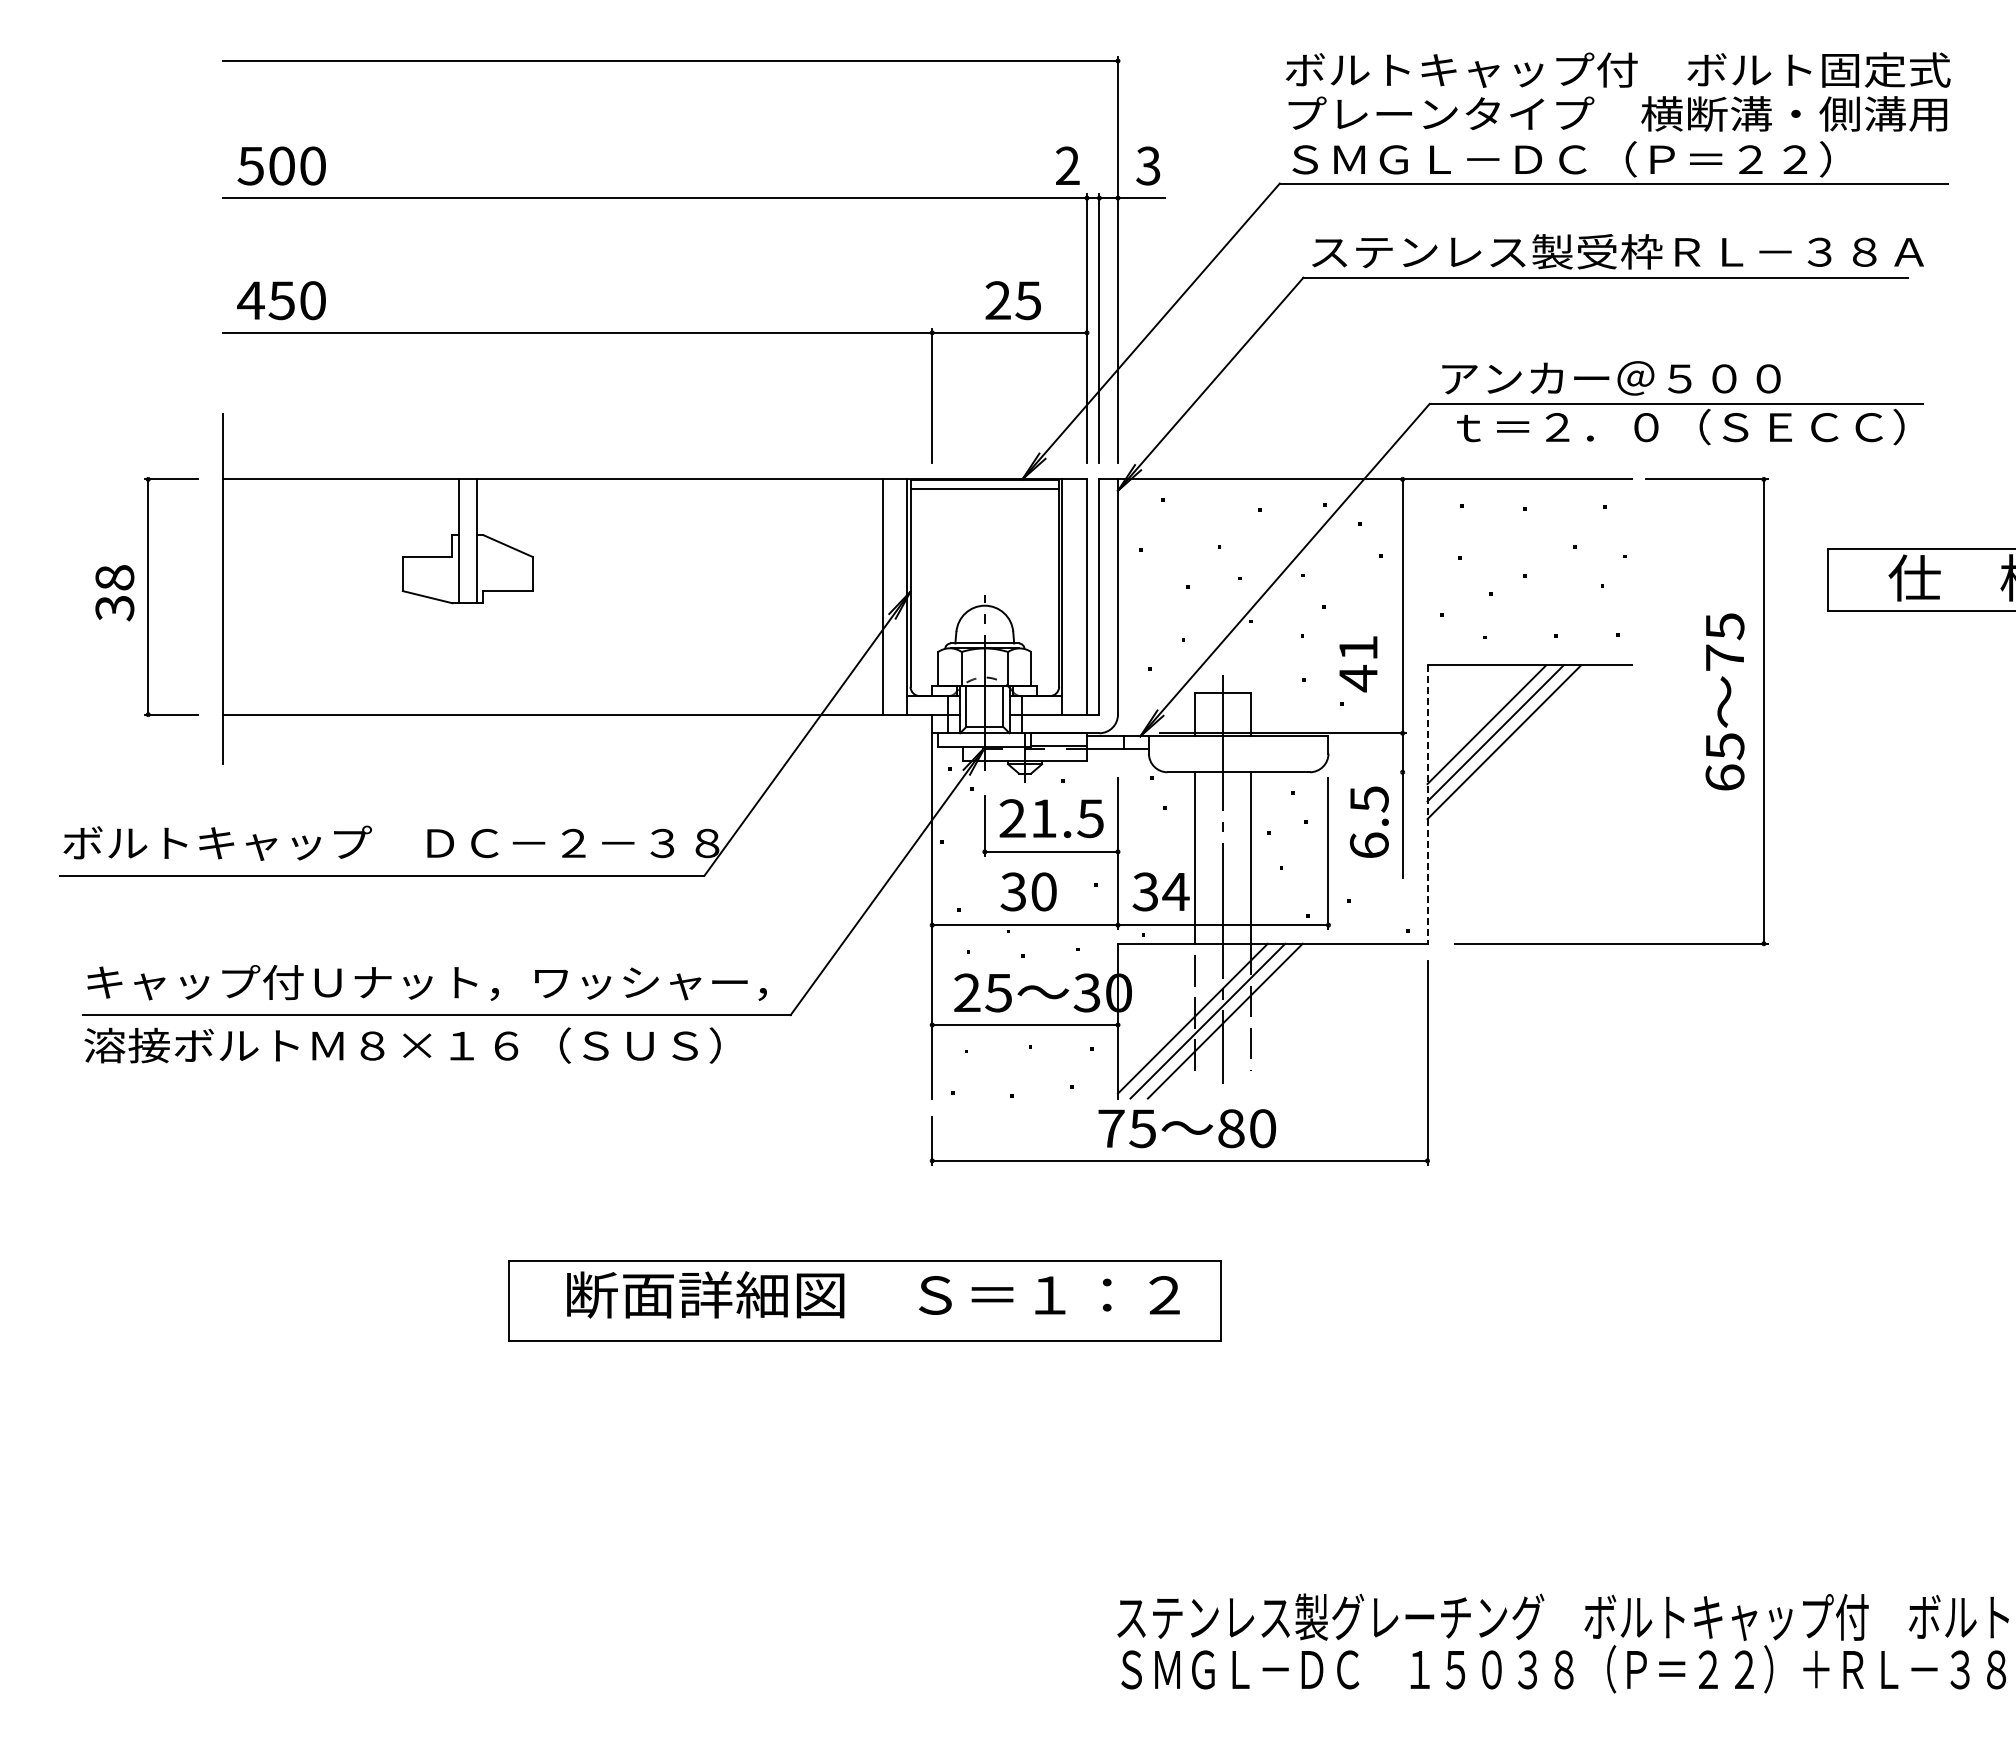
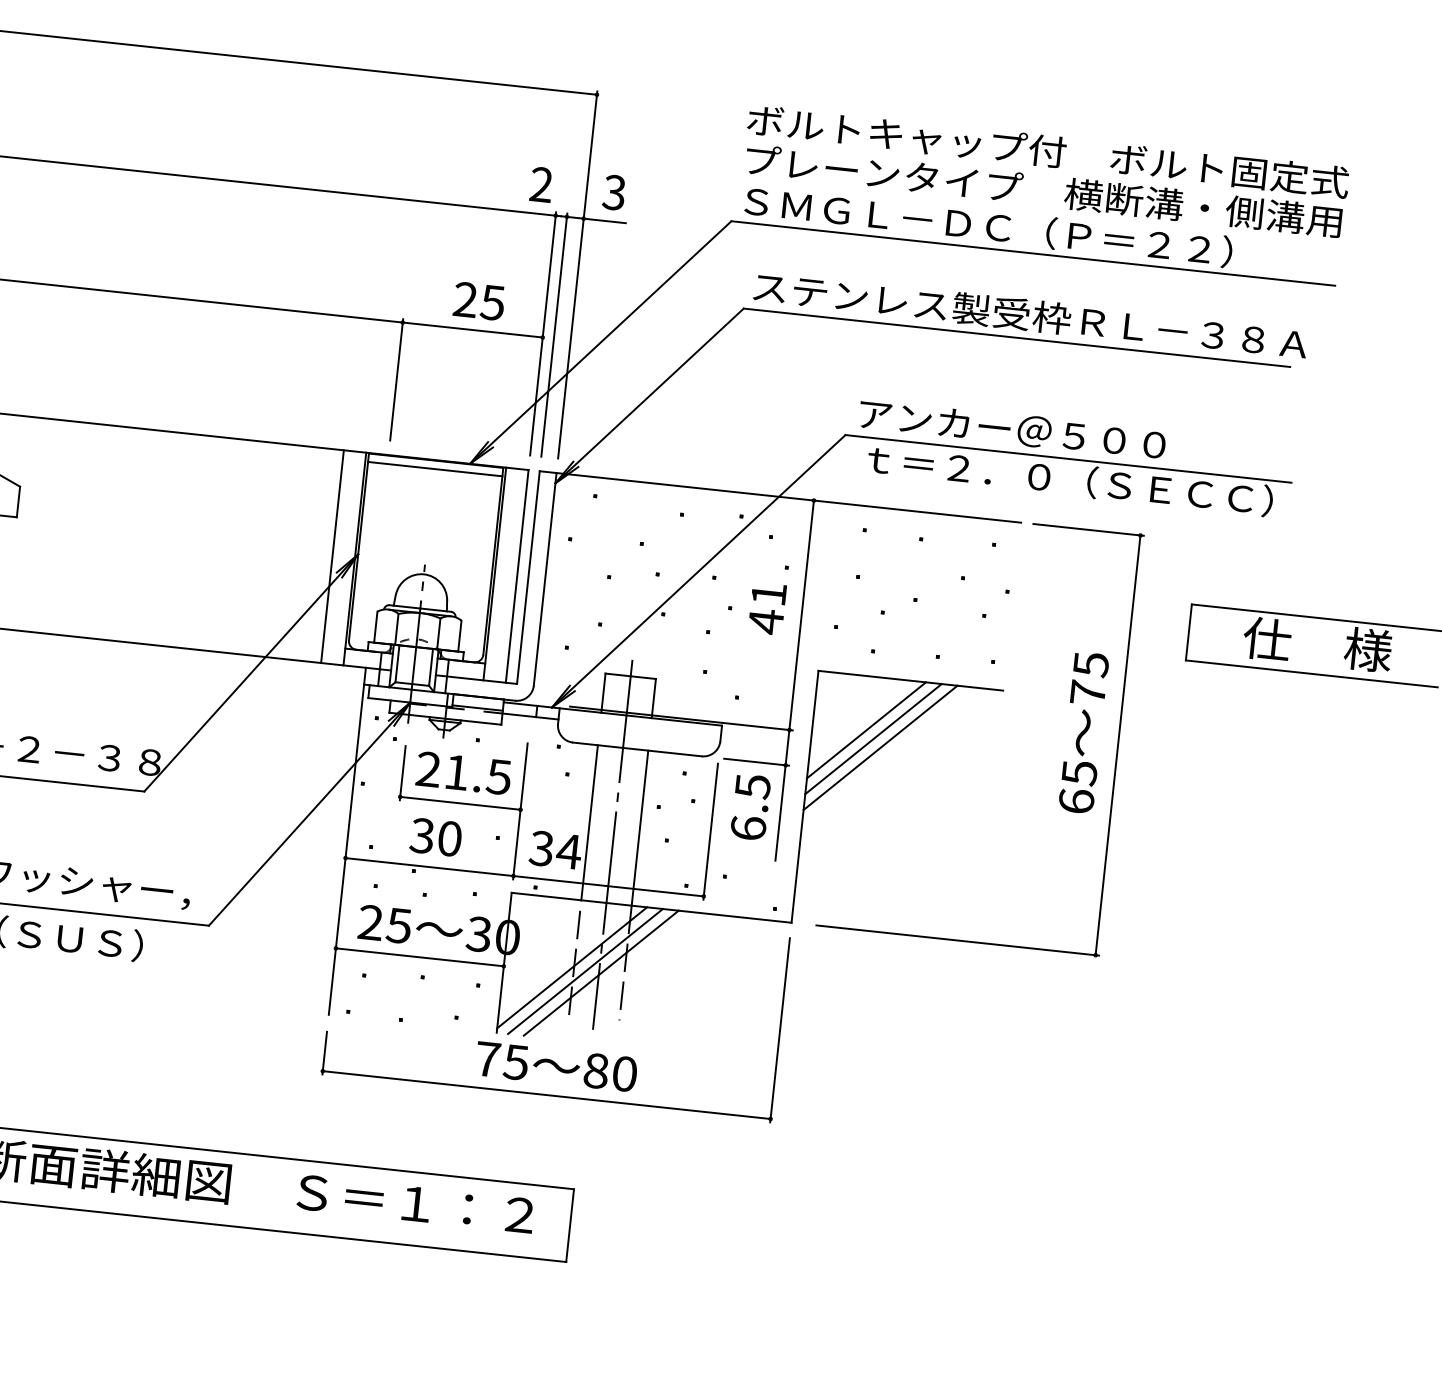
text: (1358, 664) -> (767, 609), moved
line: (1370, 772) -> (756, 762), added
line: (1427, 804) -> (804, 796), dashed -> solid

